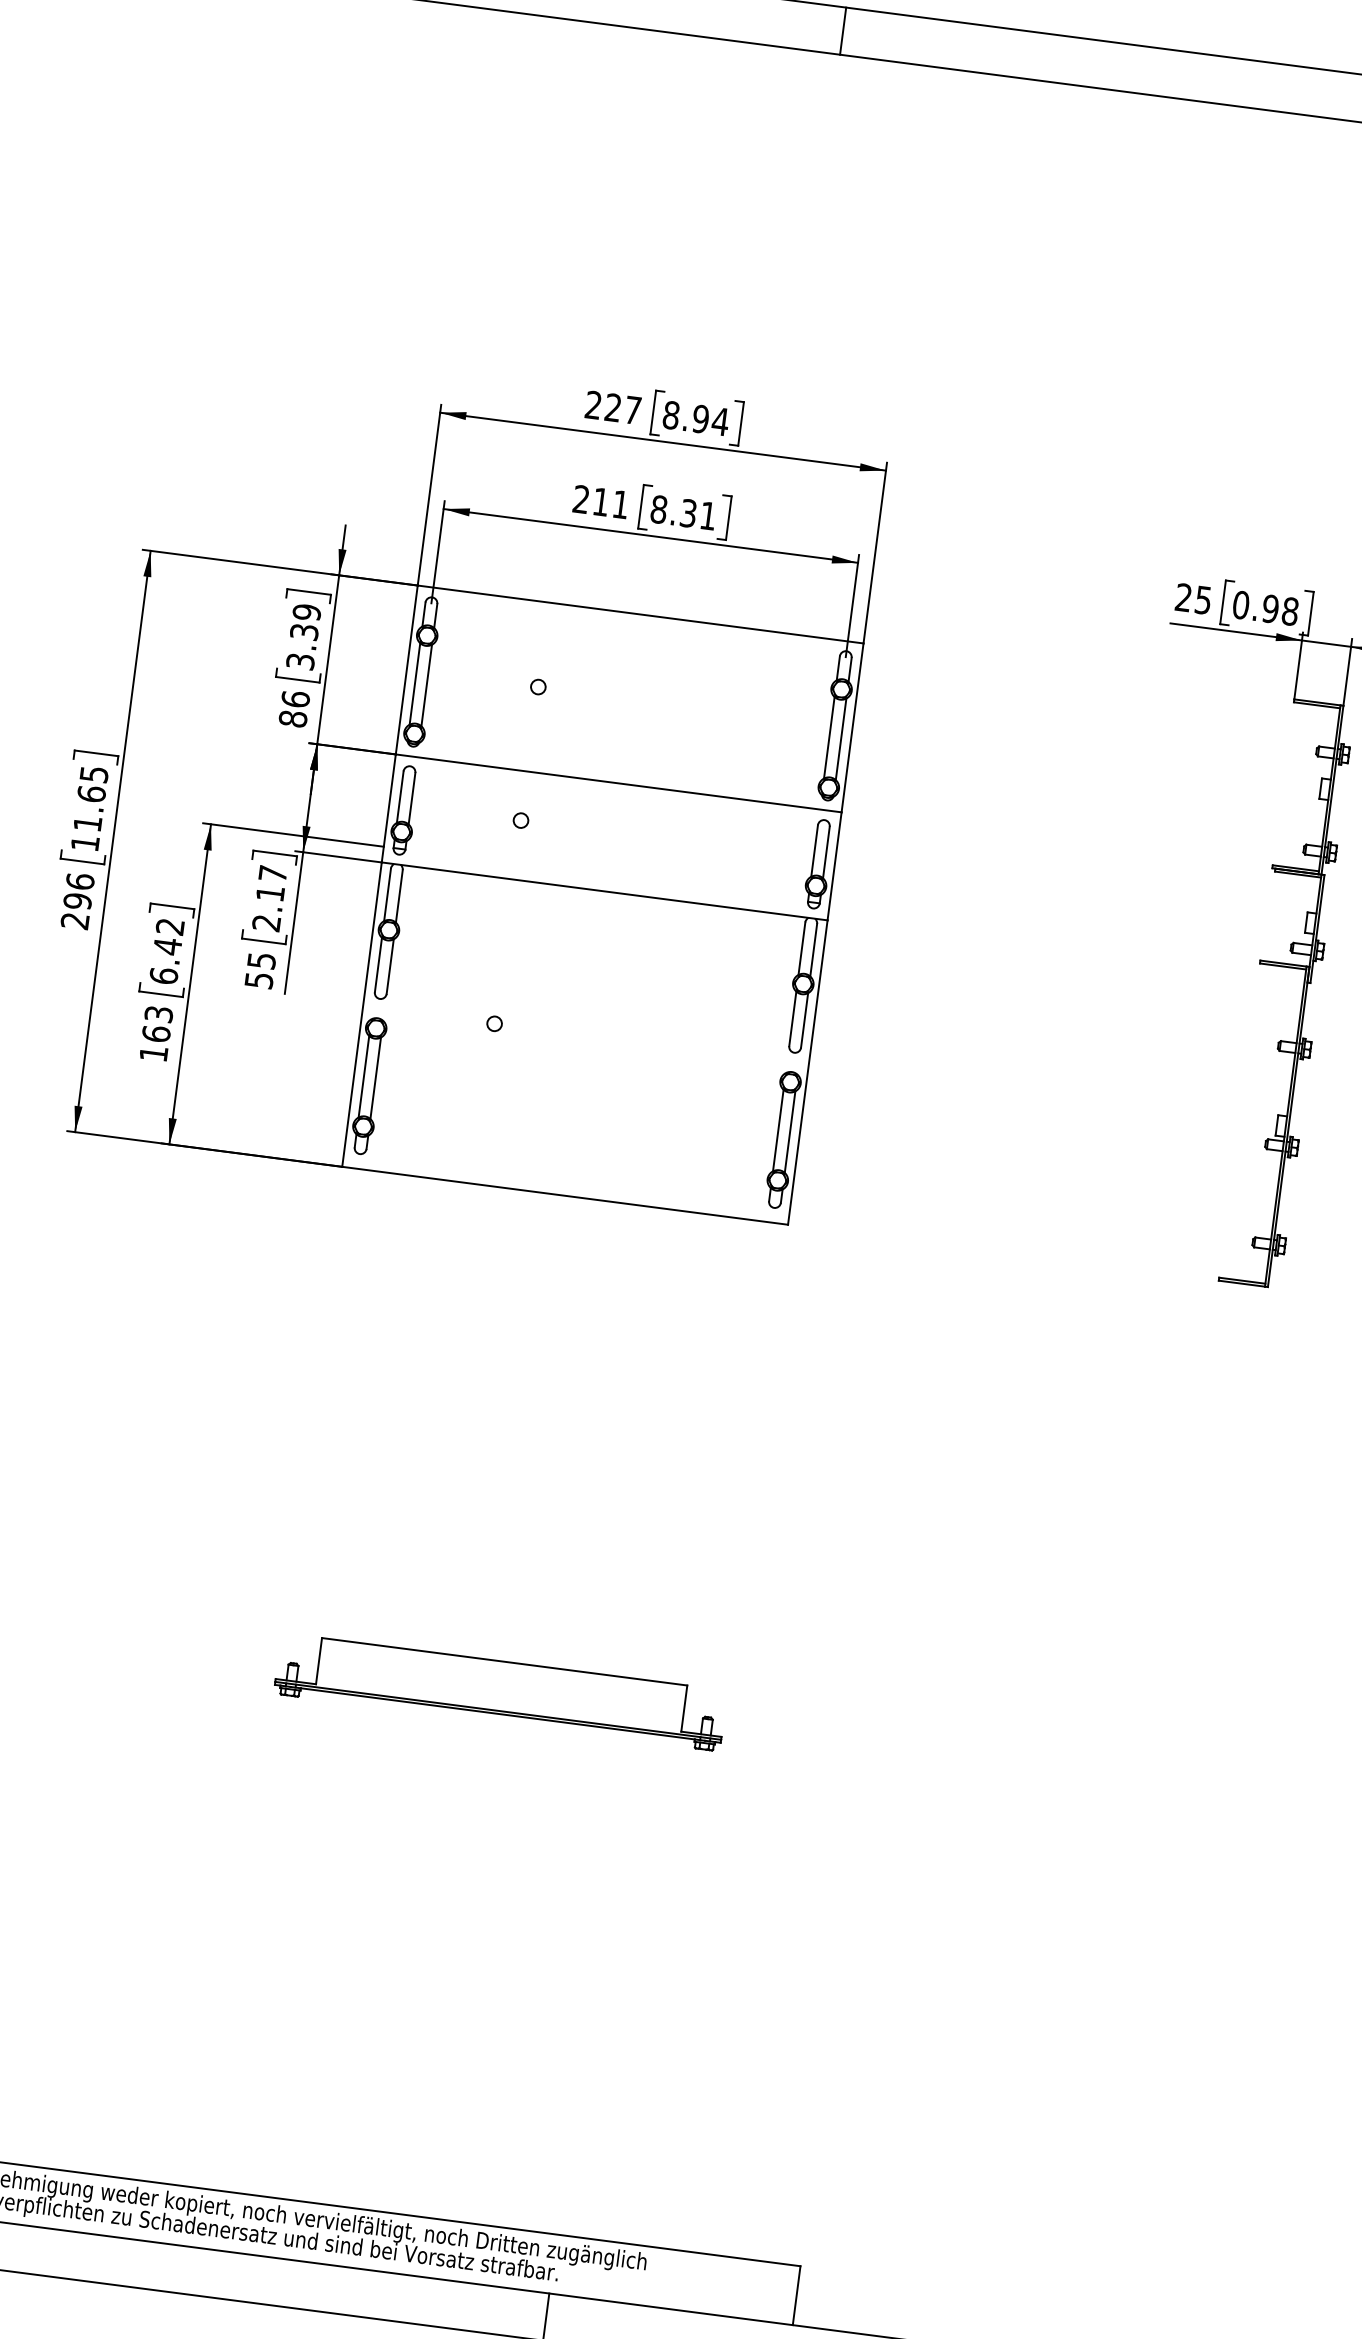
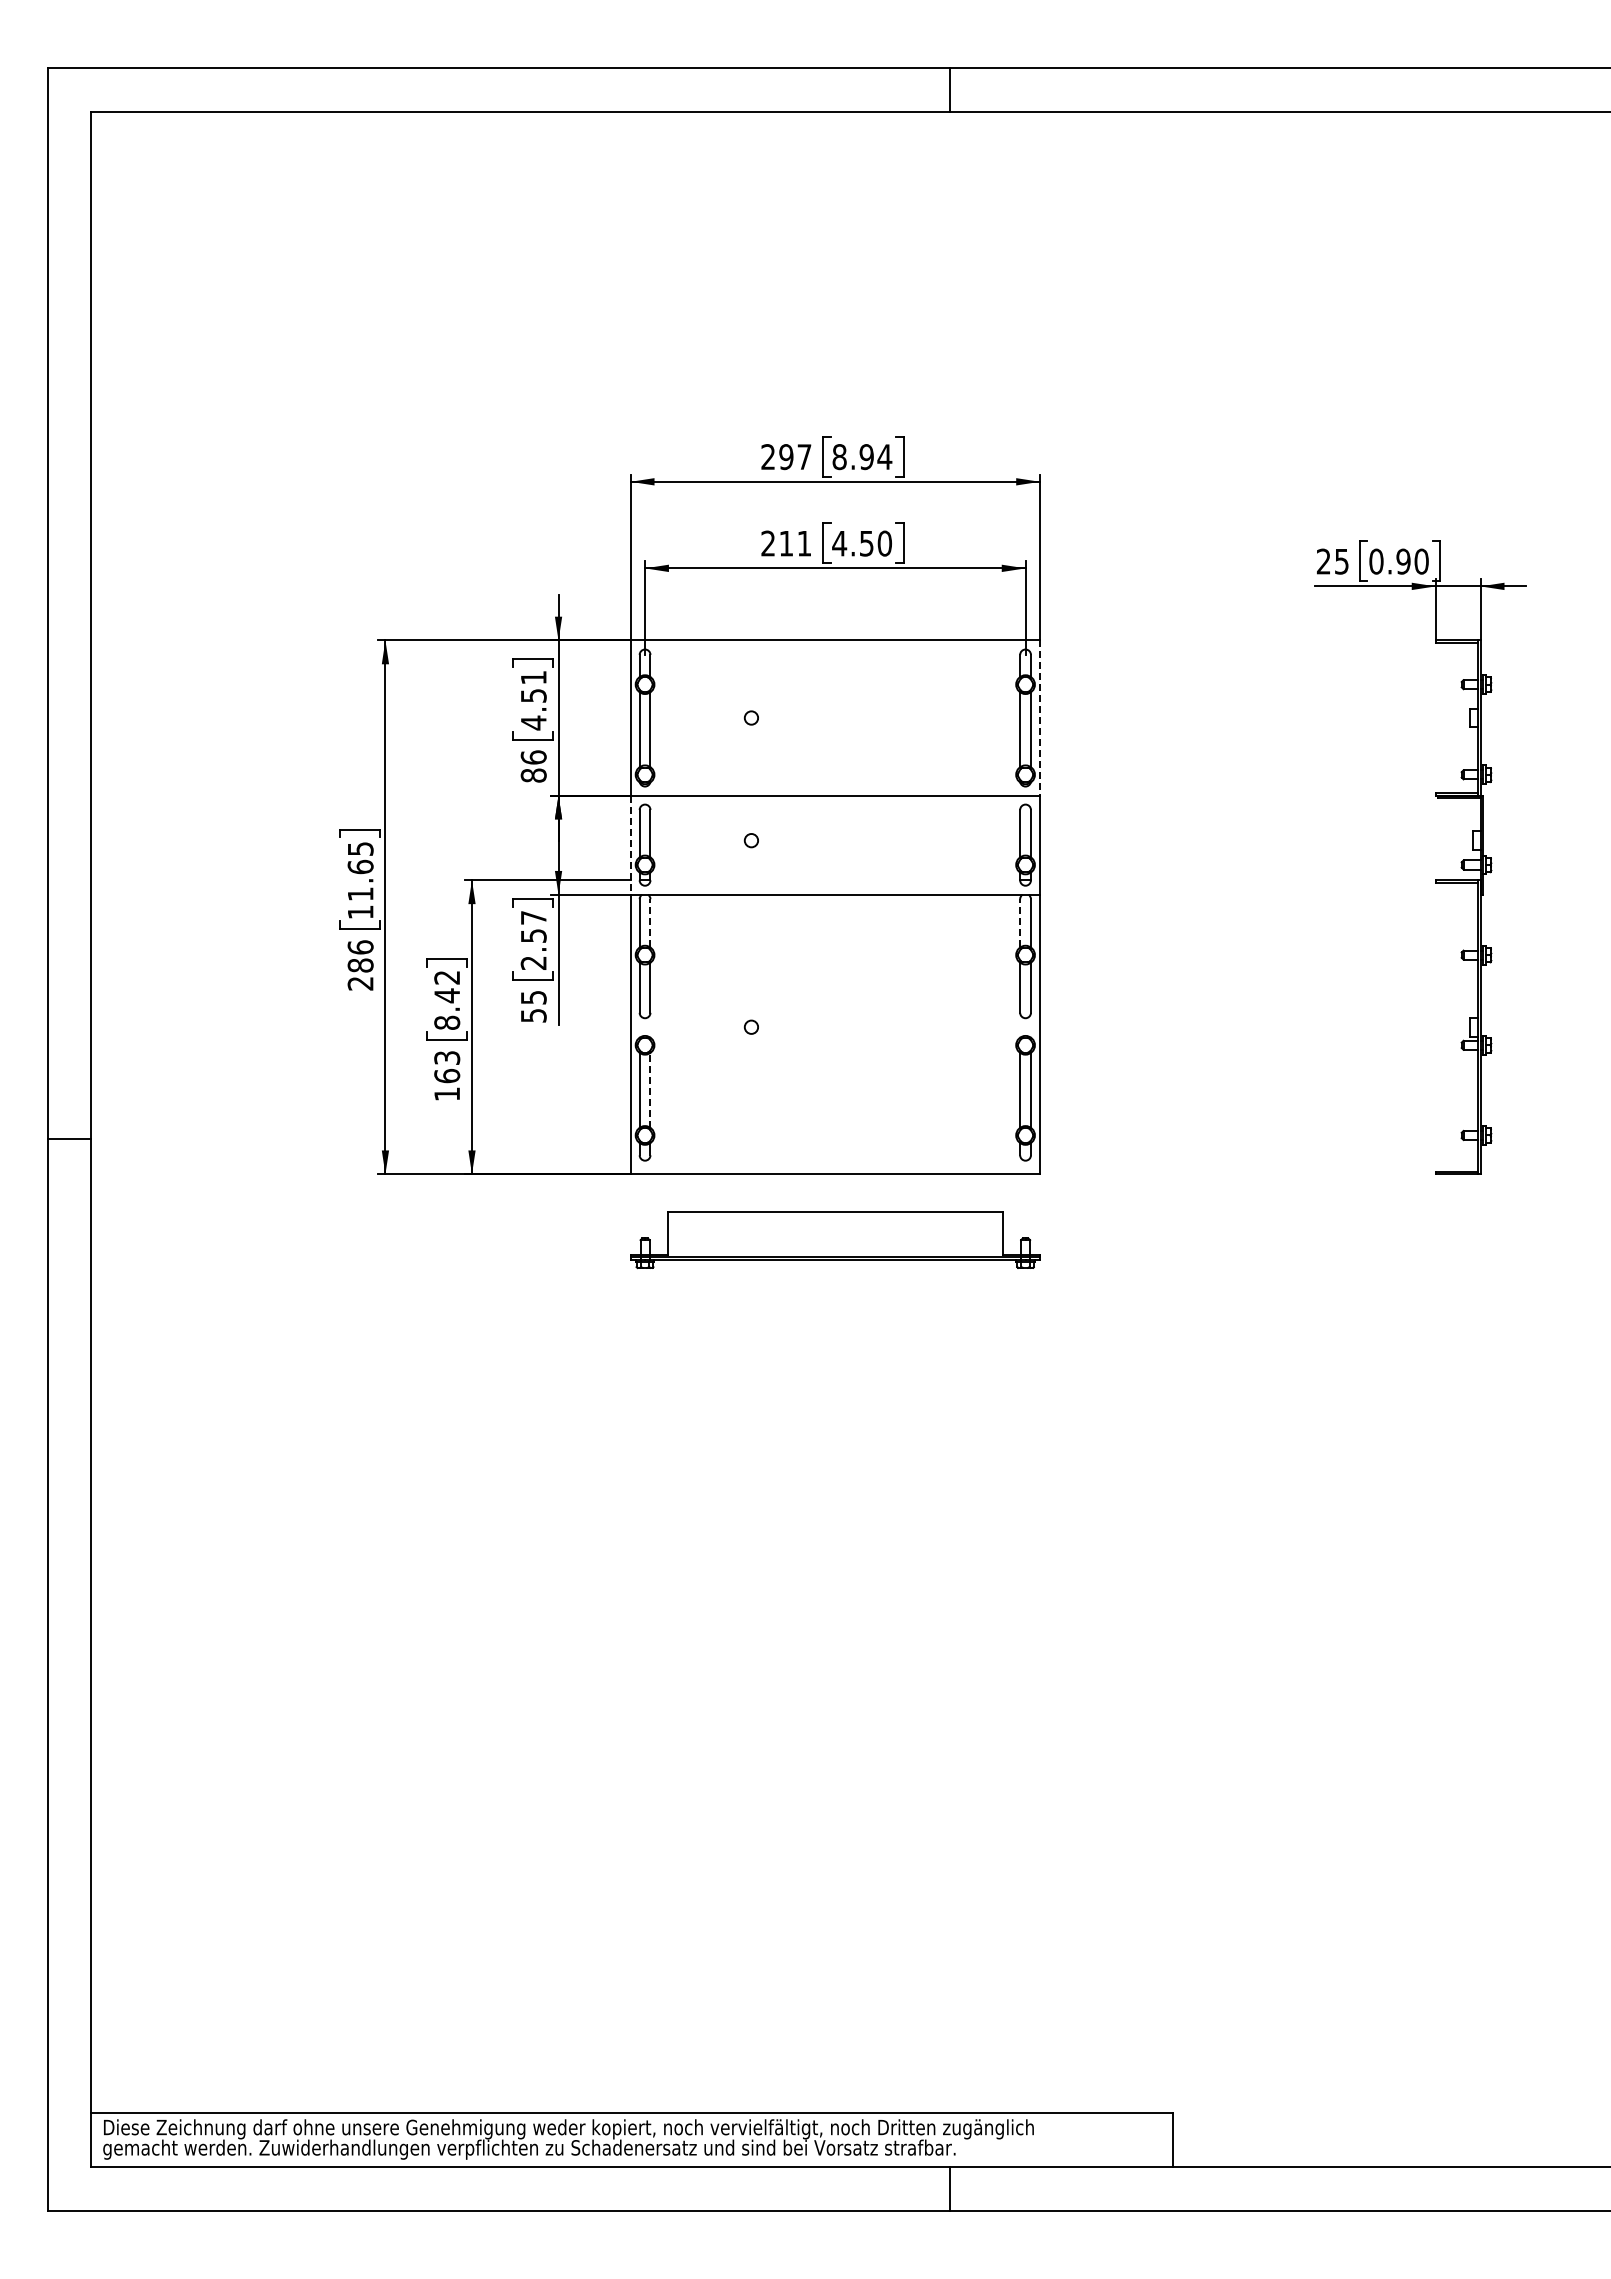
text: (613, 408) -> (786, 457), 227 -> 297
text: (682, 512) -> (861, 543), 8.31 -> 4.50
text: (1290, 611) -> (1421, 561), 0.98 -> 0.90
text: (303, 637) -> (533, 700), 3.39 -> 4.51
line: (851, 728) -> (1039, 718), solid -> dashed
line: (388, 808) -> (630, 845), solid -> dashed
text: (270, 893) -> (533, 935), 2.17 -> 2.57
line: (399, 895) -> (650, 922), solid -> dashed
text: (77, 901) -> (360, 965), 296 -> 286
line: (802, 947) -> (1020, 922), solid -> dashed
text: (164, 975) -> (447, 1022), 6.42 -> 8.42
line: (375, 1077) -> (650, 1089), solid -> dashed
part: (500, 1692) -> (835, 1240), moved

